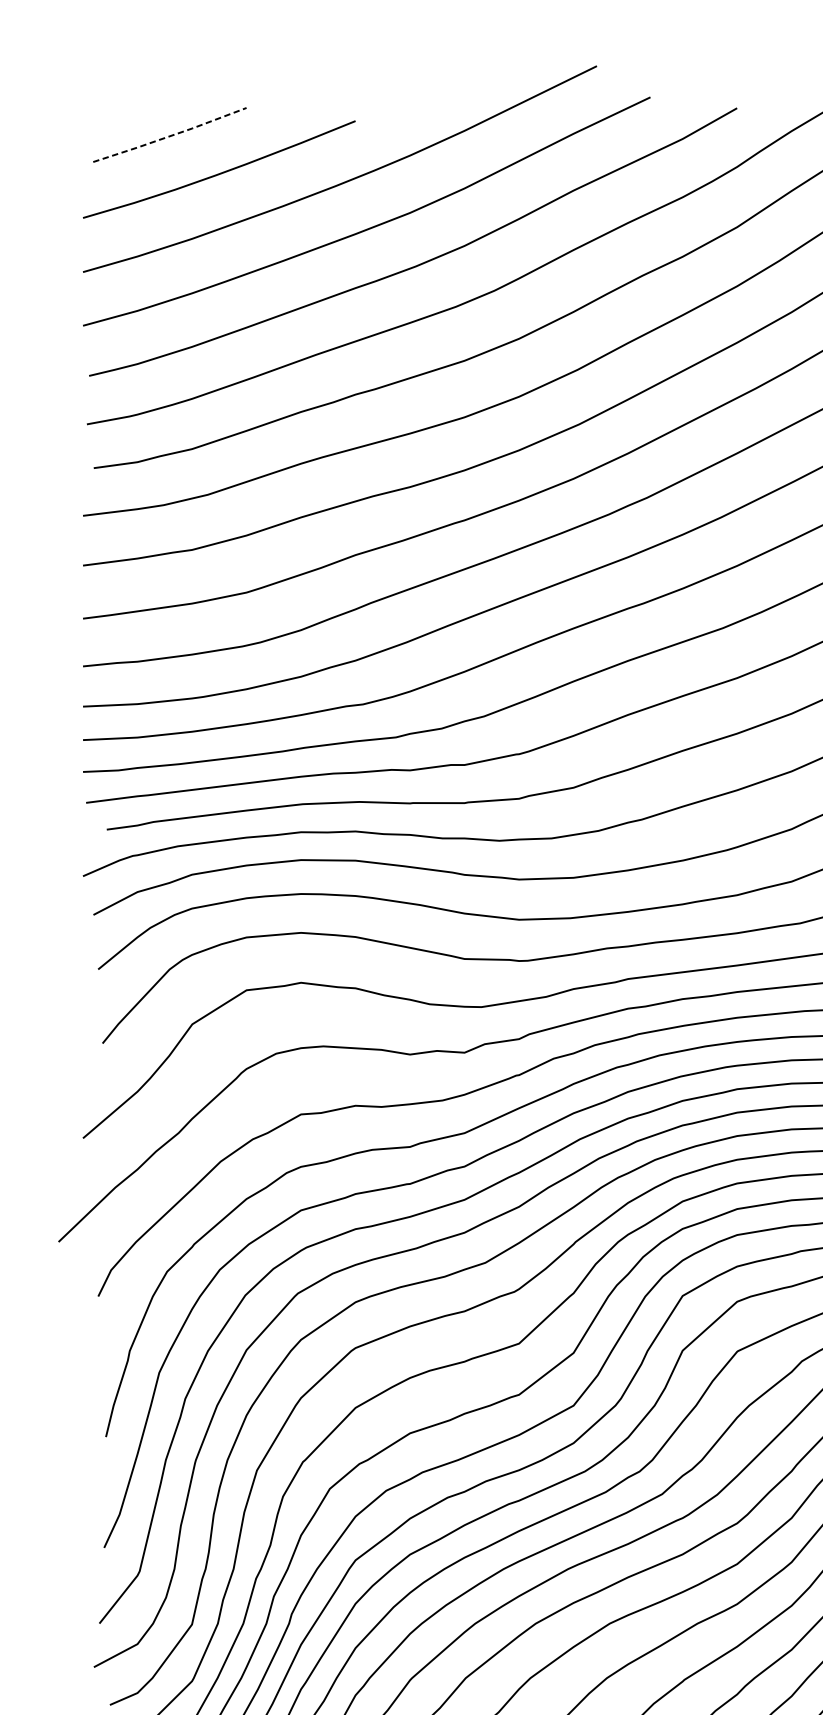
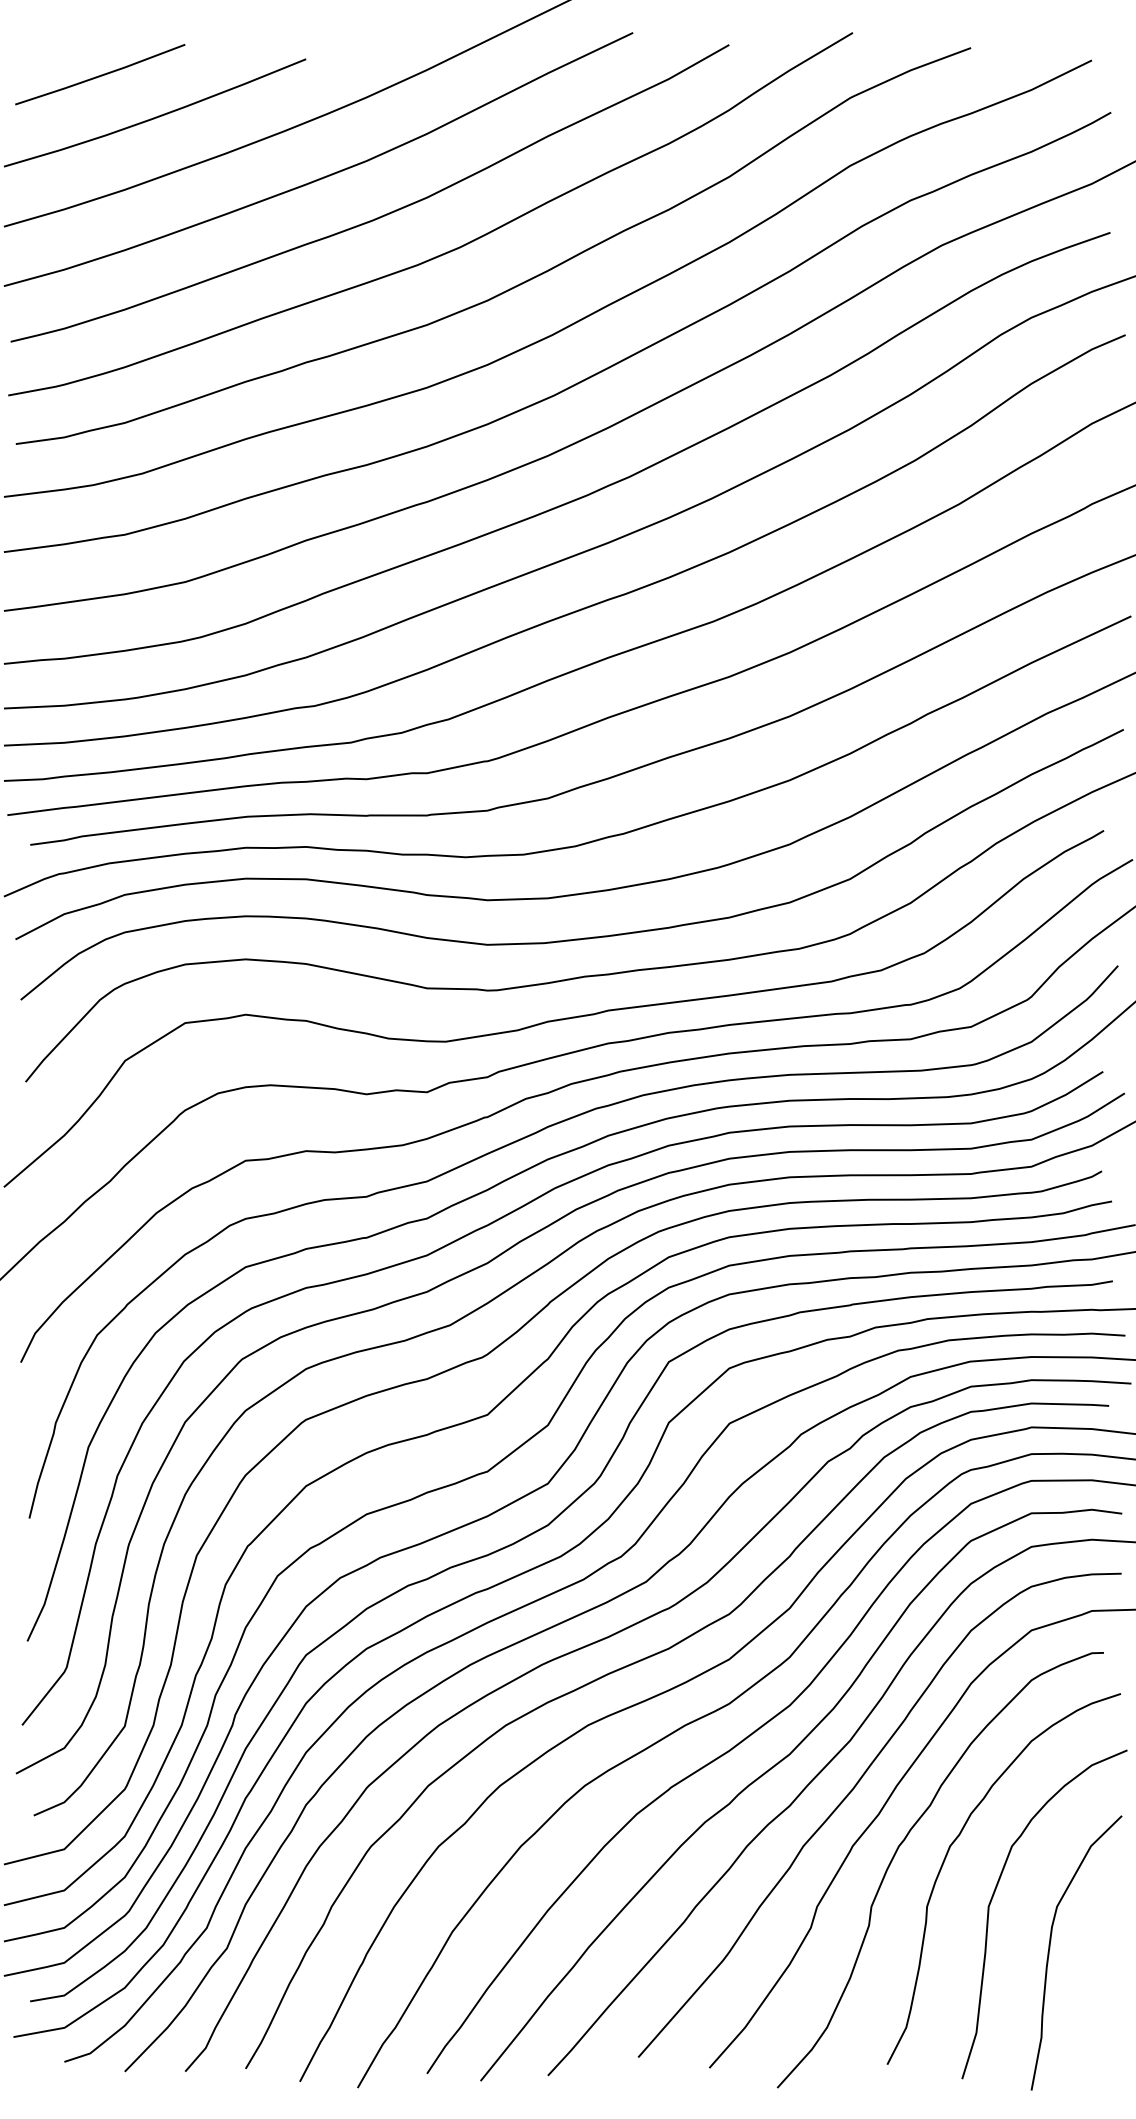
line: (170, 135) -> (100, 75), dashed -> solid

